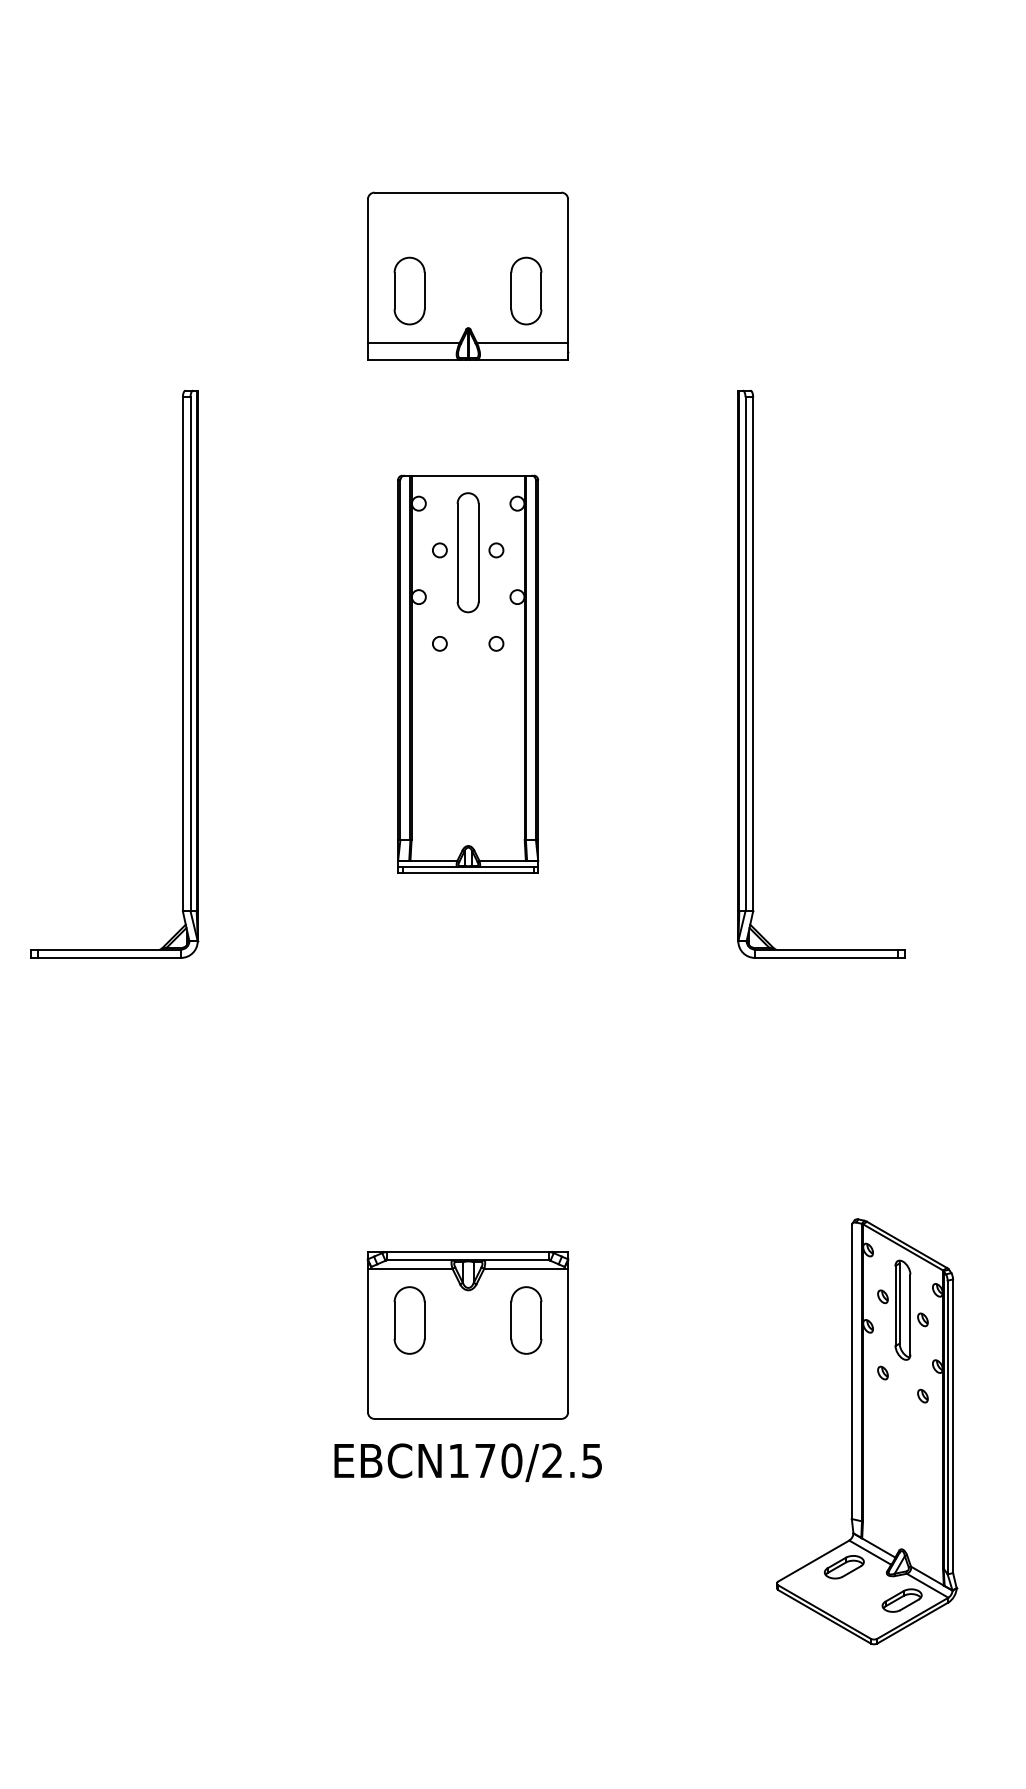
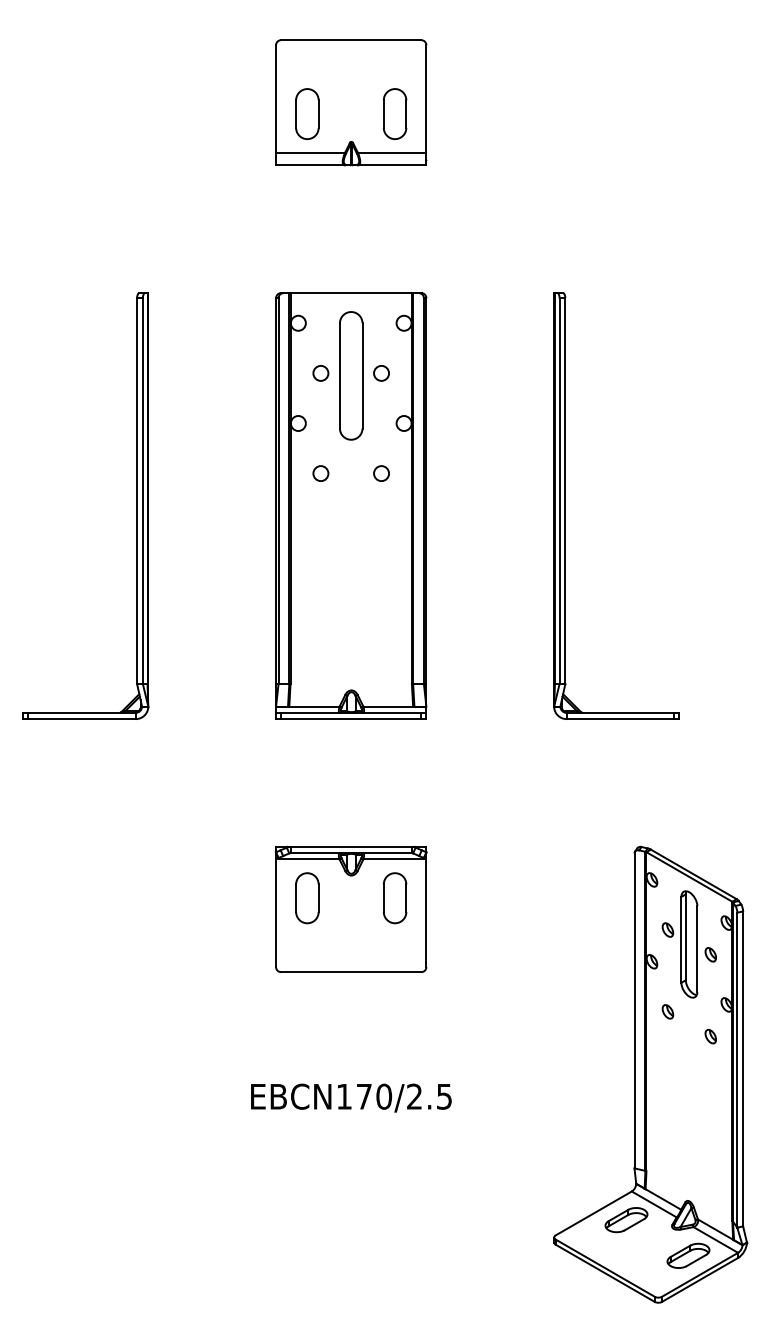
part: (468, 275) -> (351, 102), moved
part: (468, 673) -> (351, 505), size x1.43
part: (467, 1335) -> (350, 909), moved
part: (866, 1431) -> (650, 1074), size x1.43

